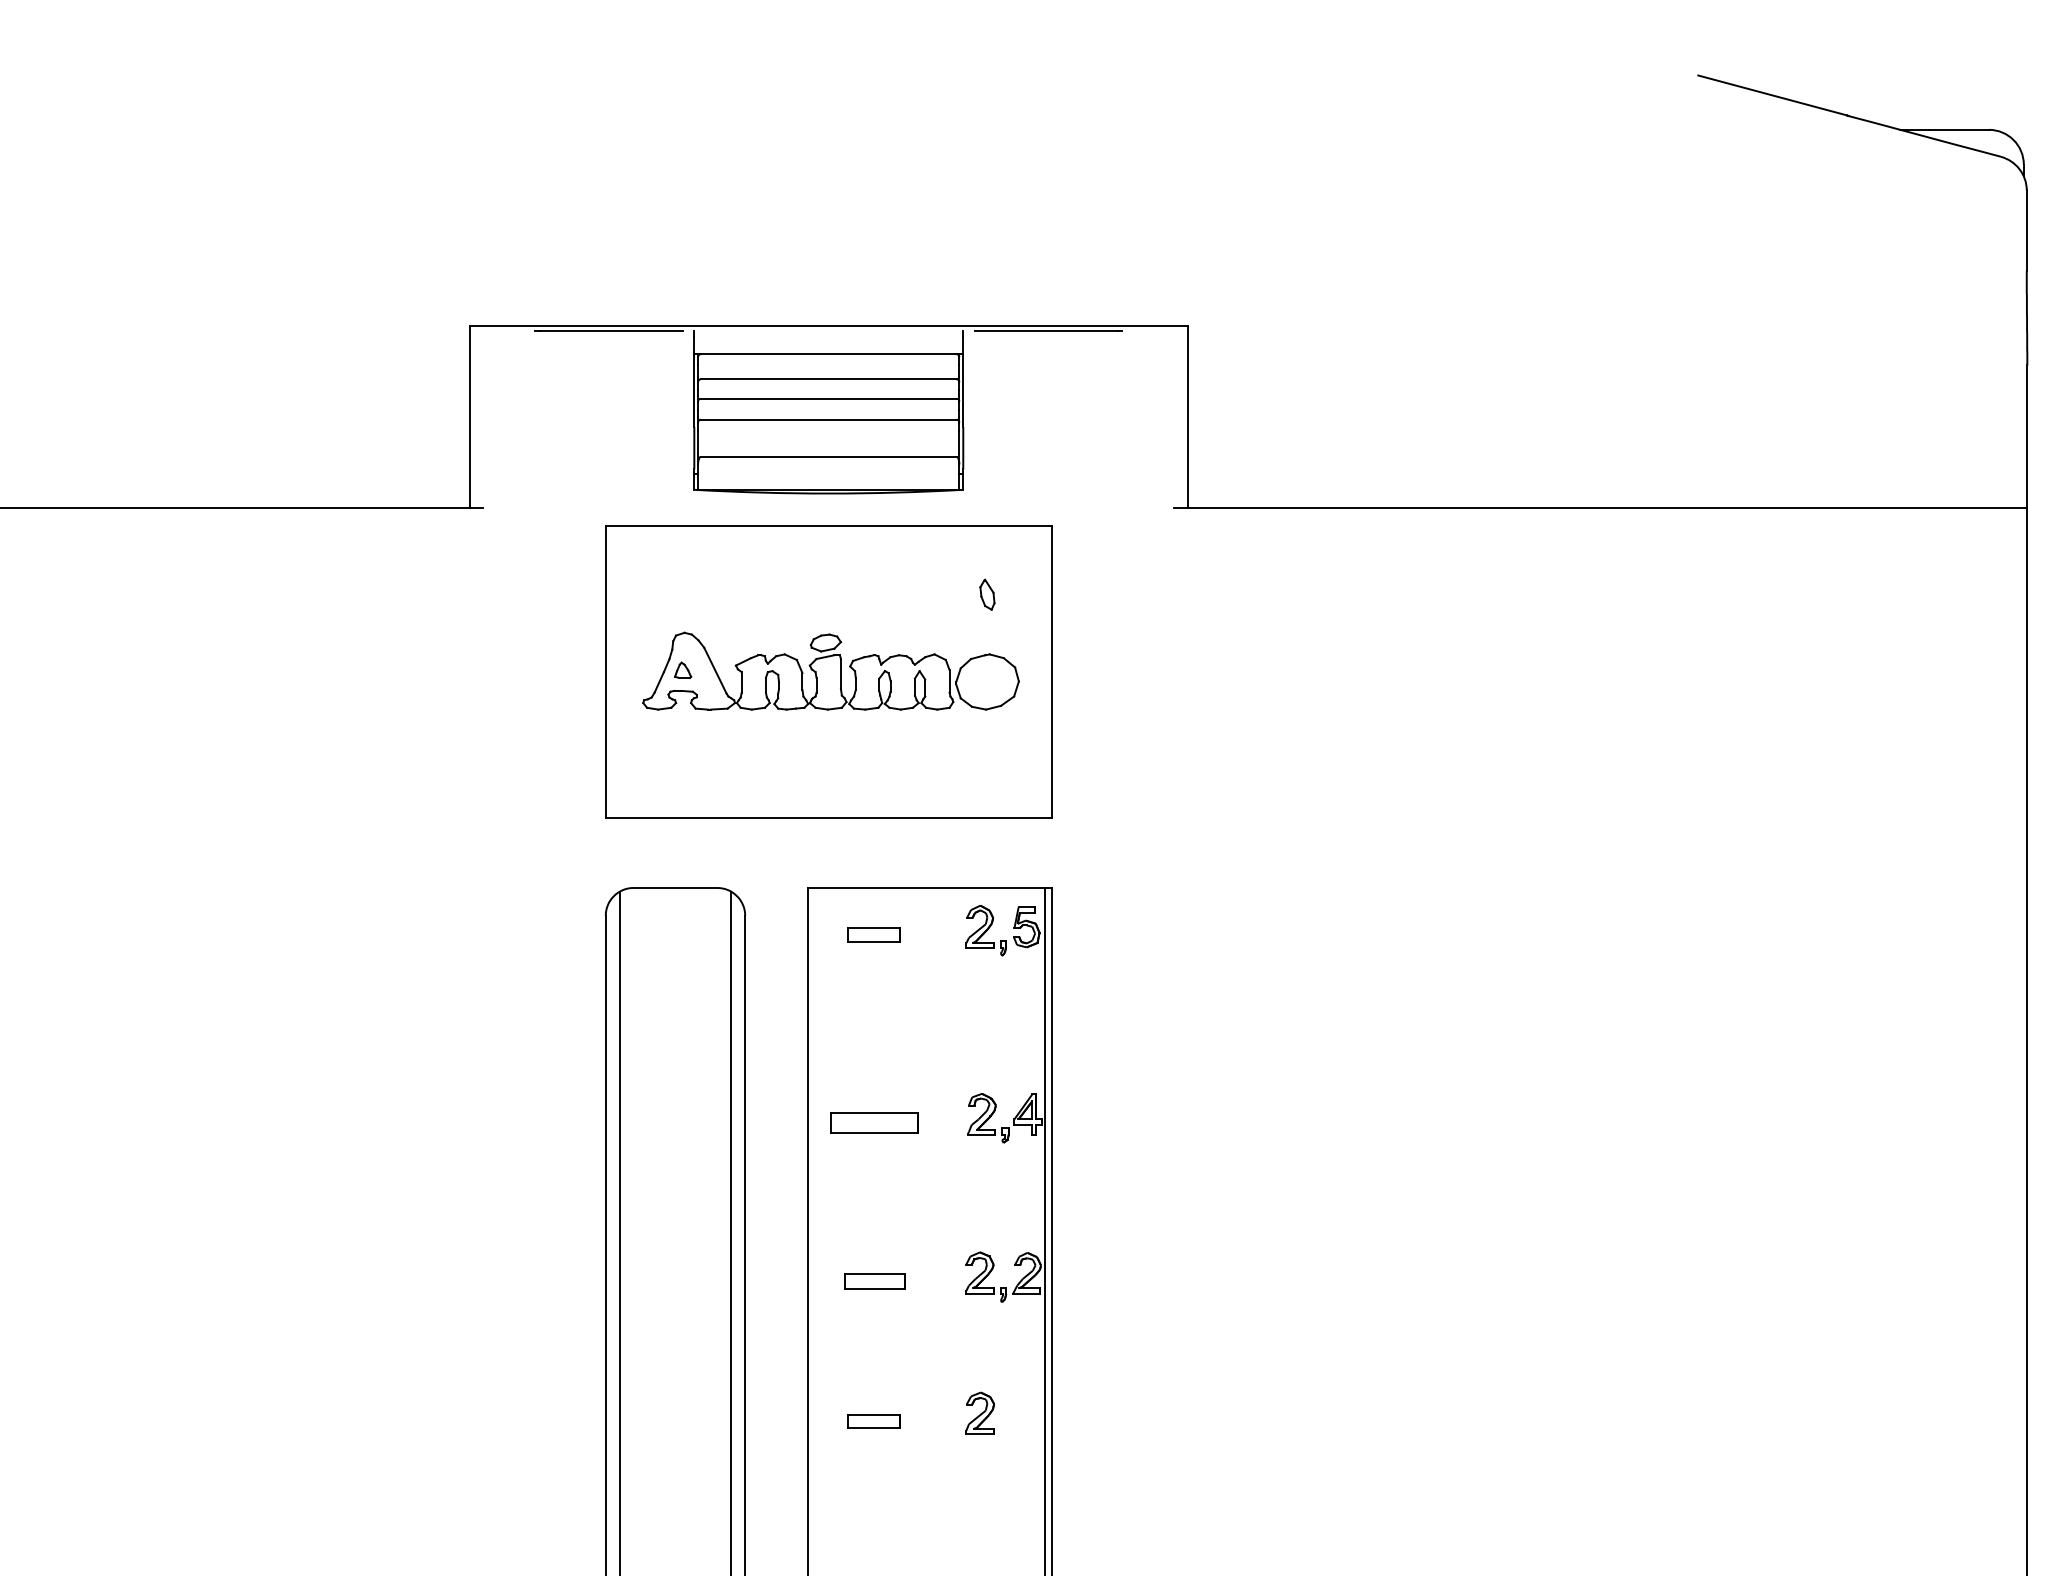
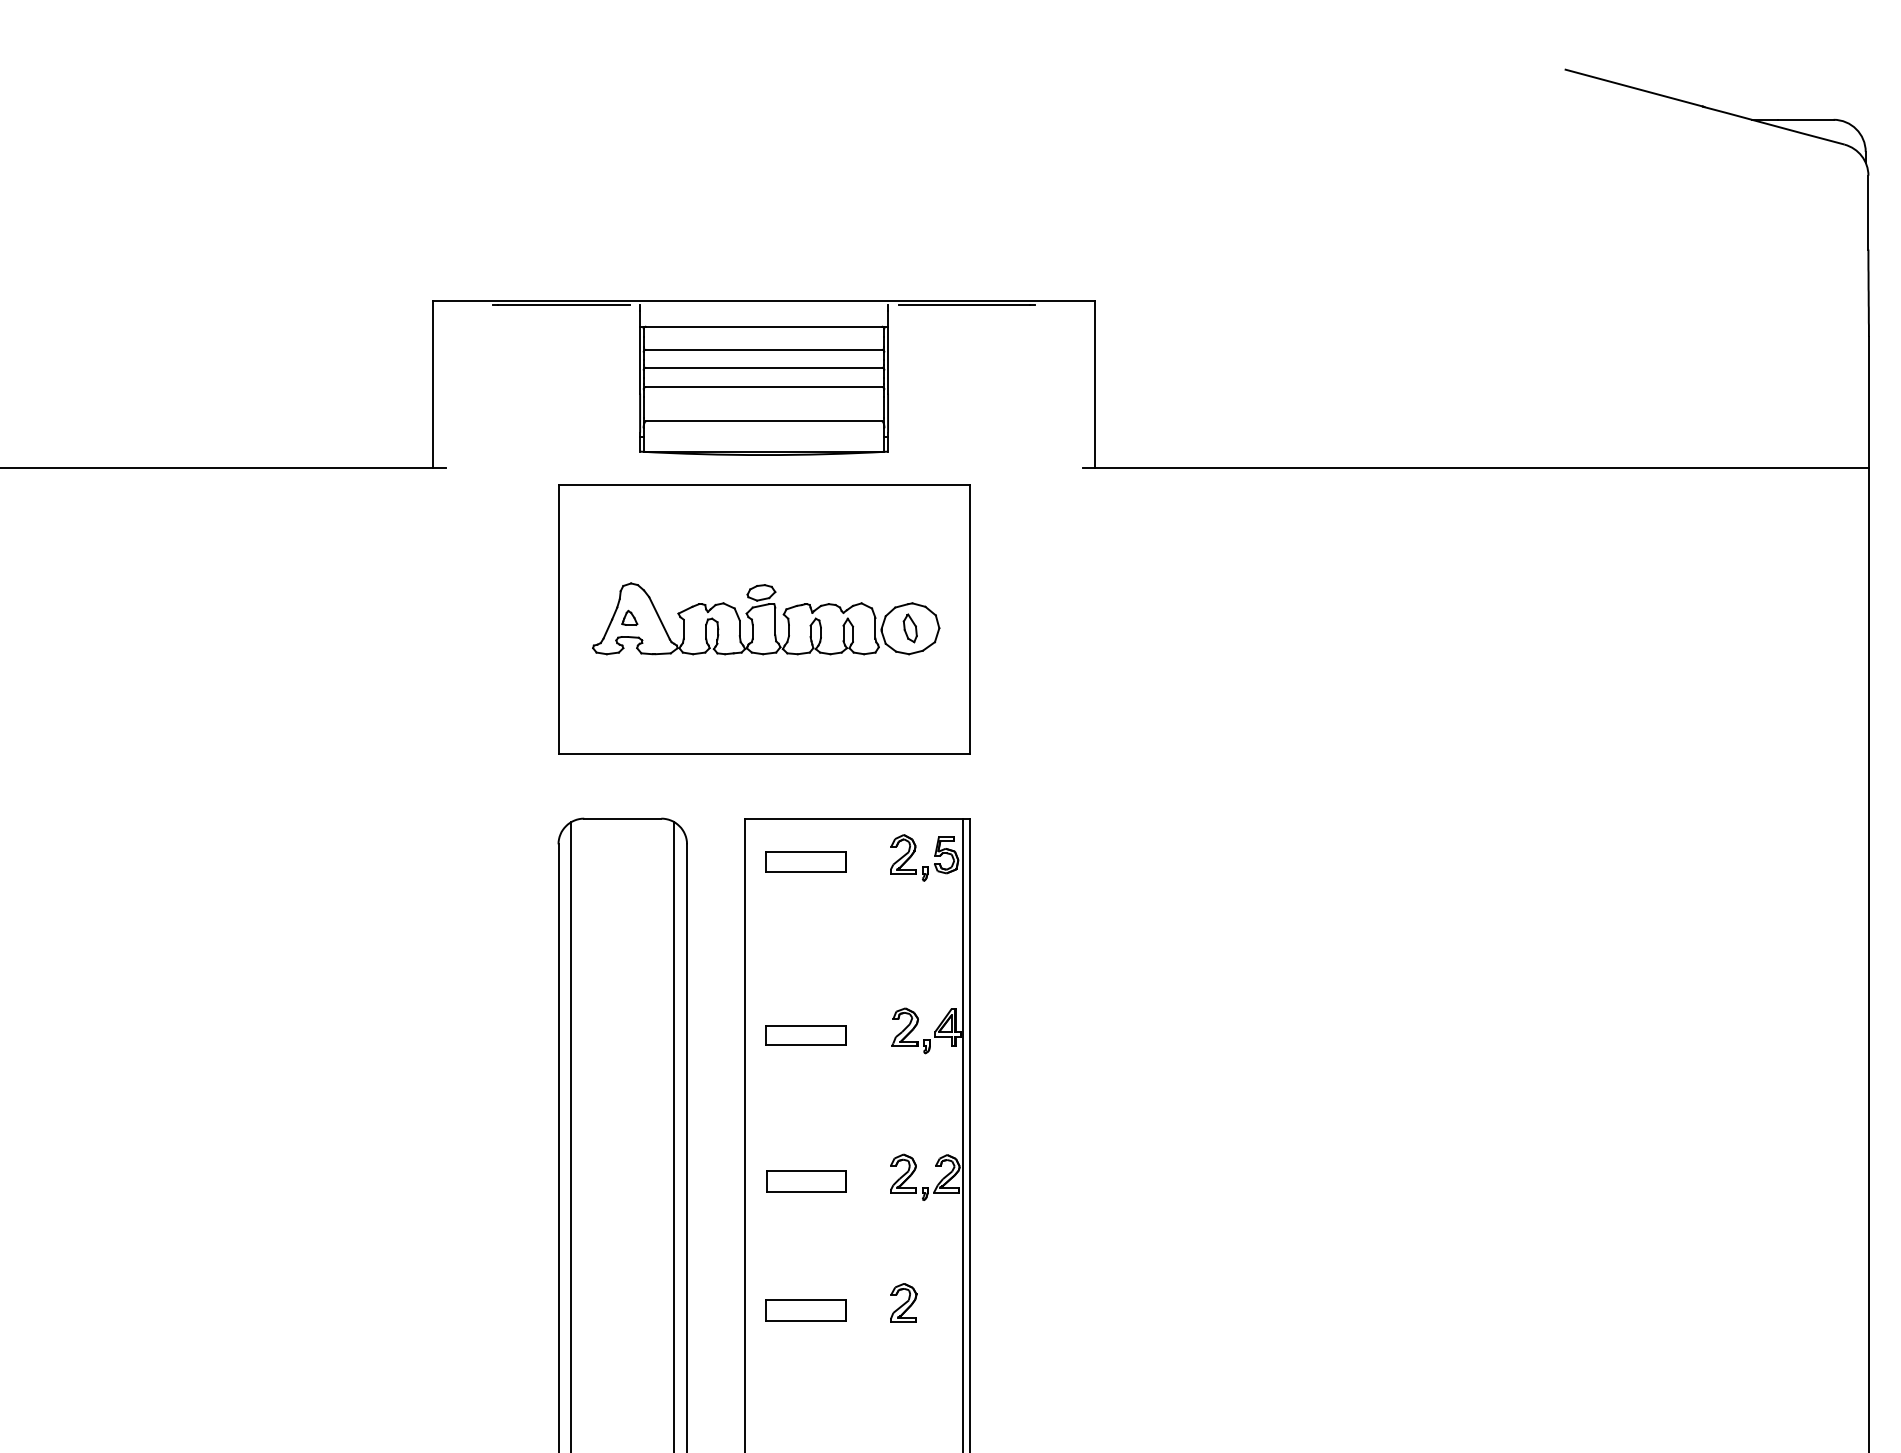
part: (986, 594) -> (909, 628), moved
part: (873, 934) -> (805, 861), size x1.67
part: (874, 1281) -> (806, 1181), size x1.43
part: (873, 1421) -> (805, 1310), size x1.67

